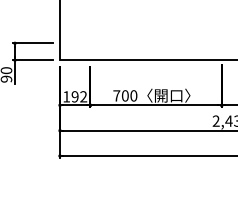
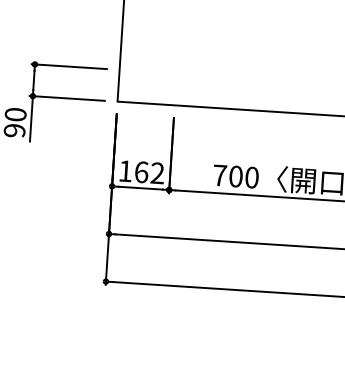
text: (74, 96) -> (140, 171), 192 -> 162

